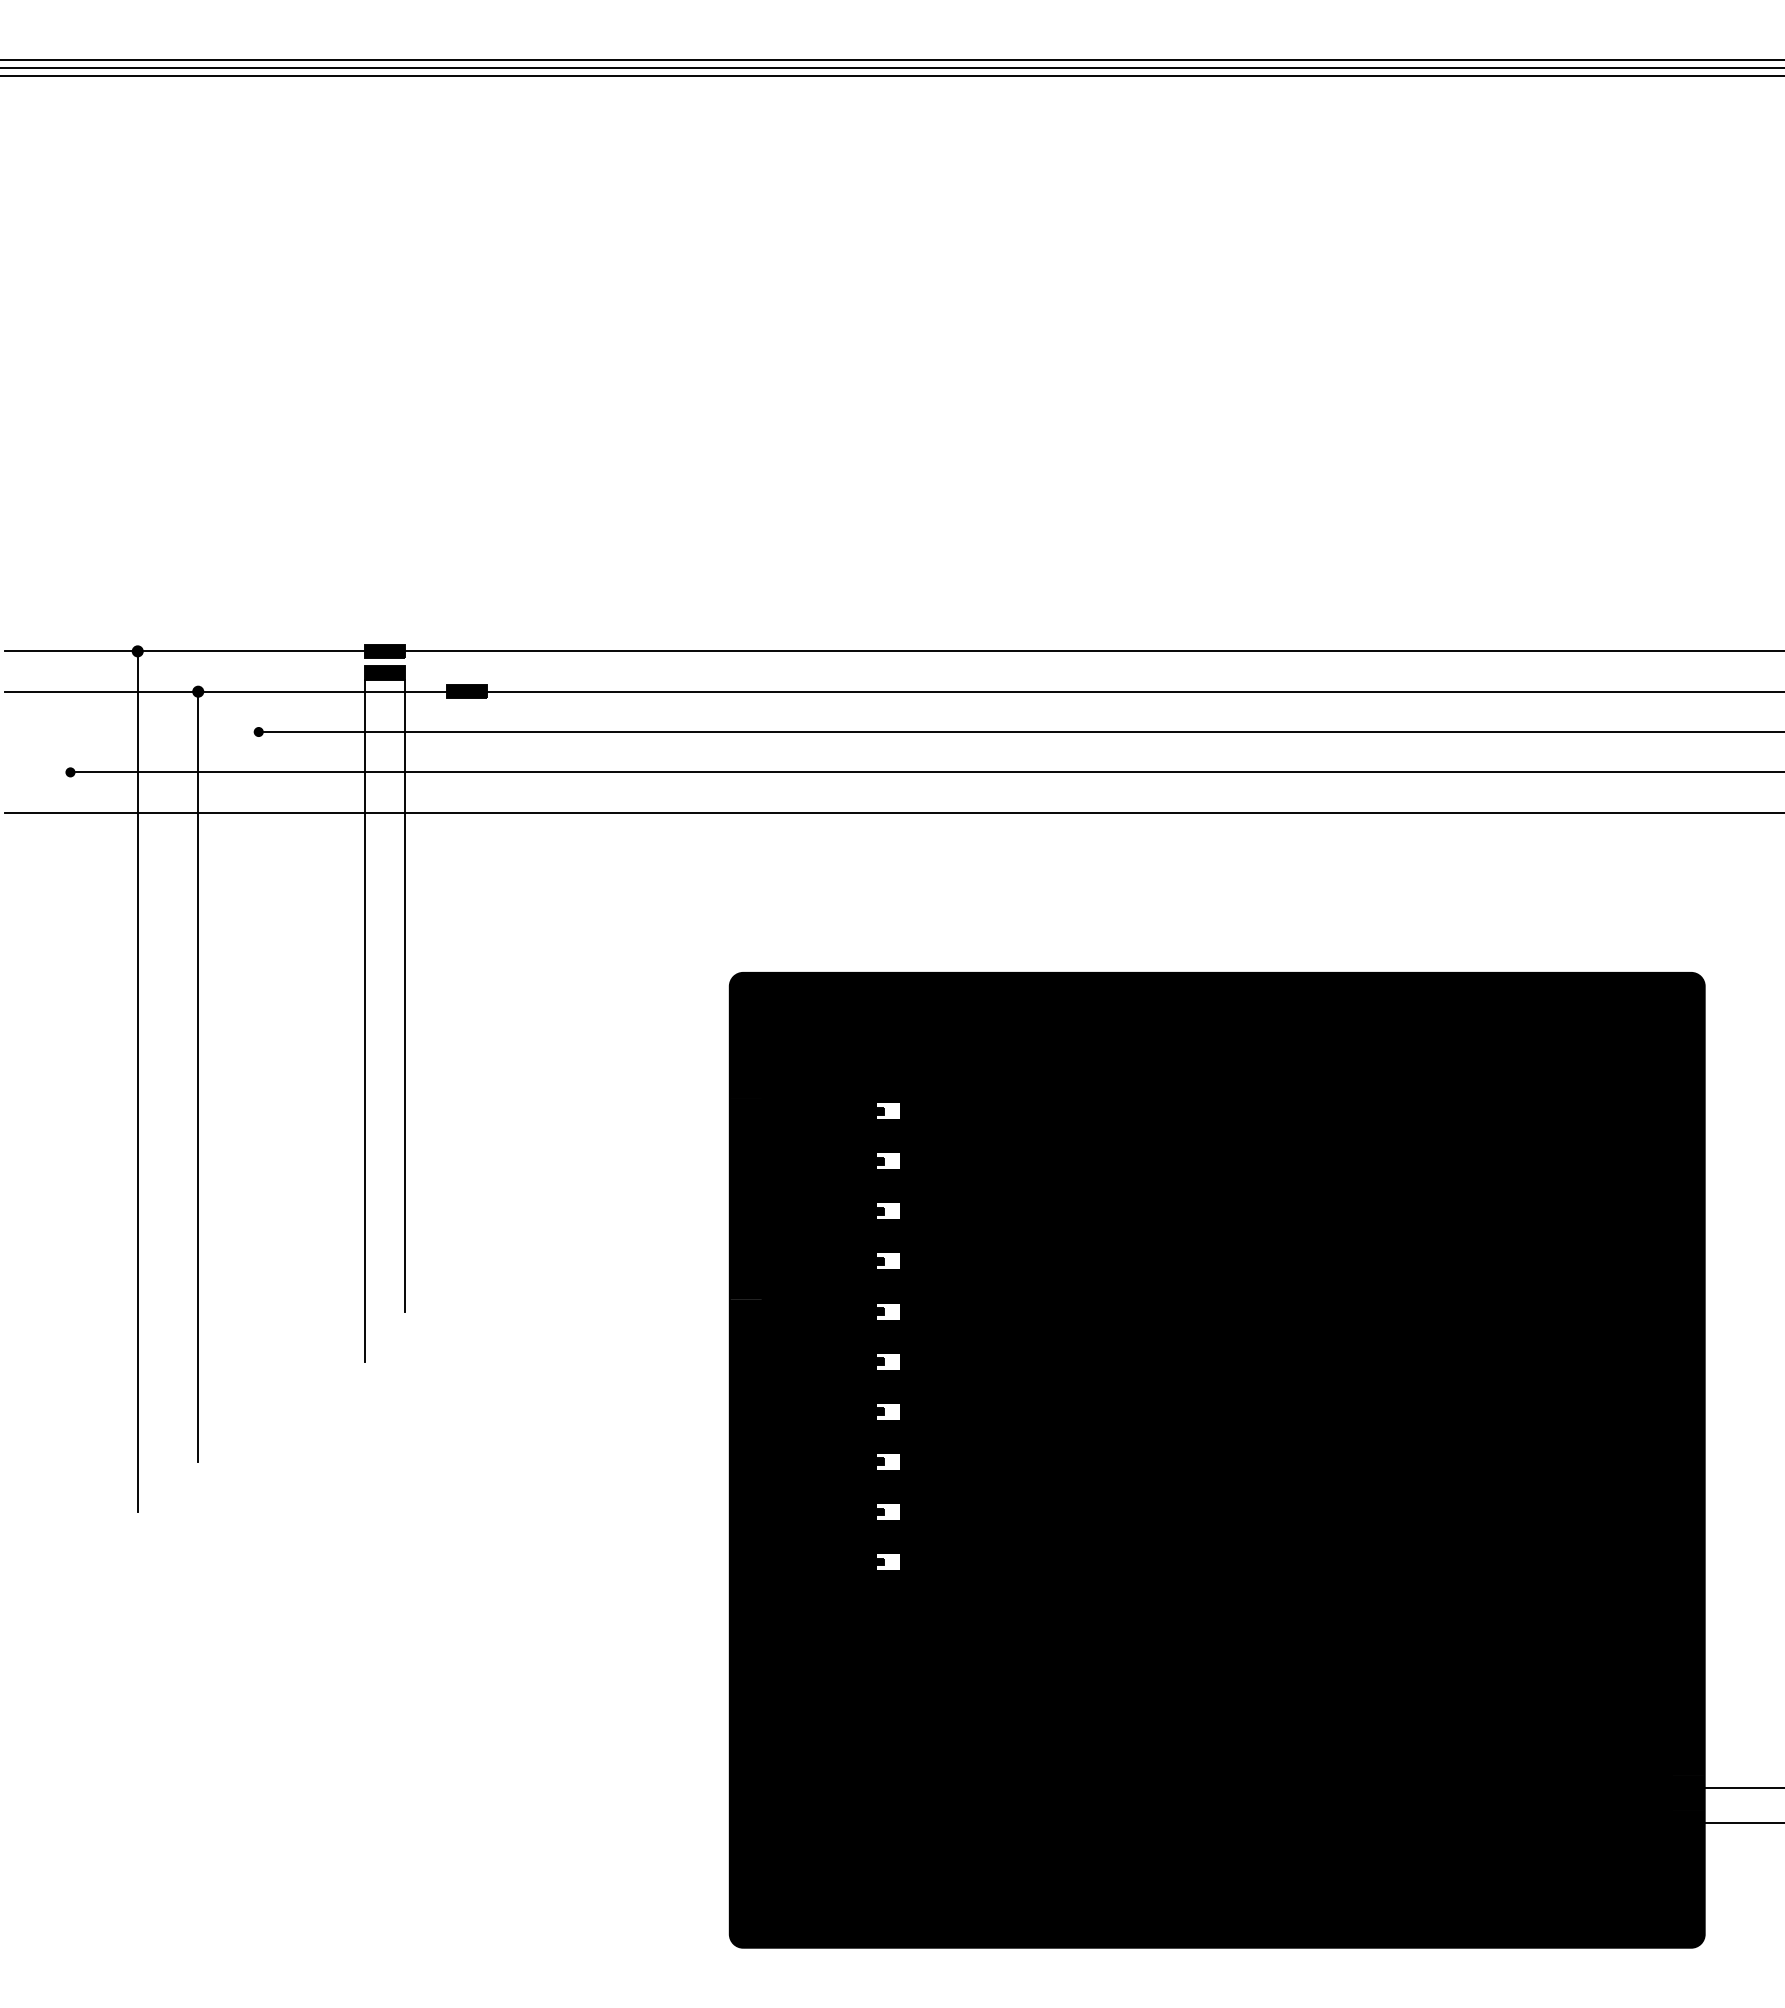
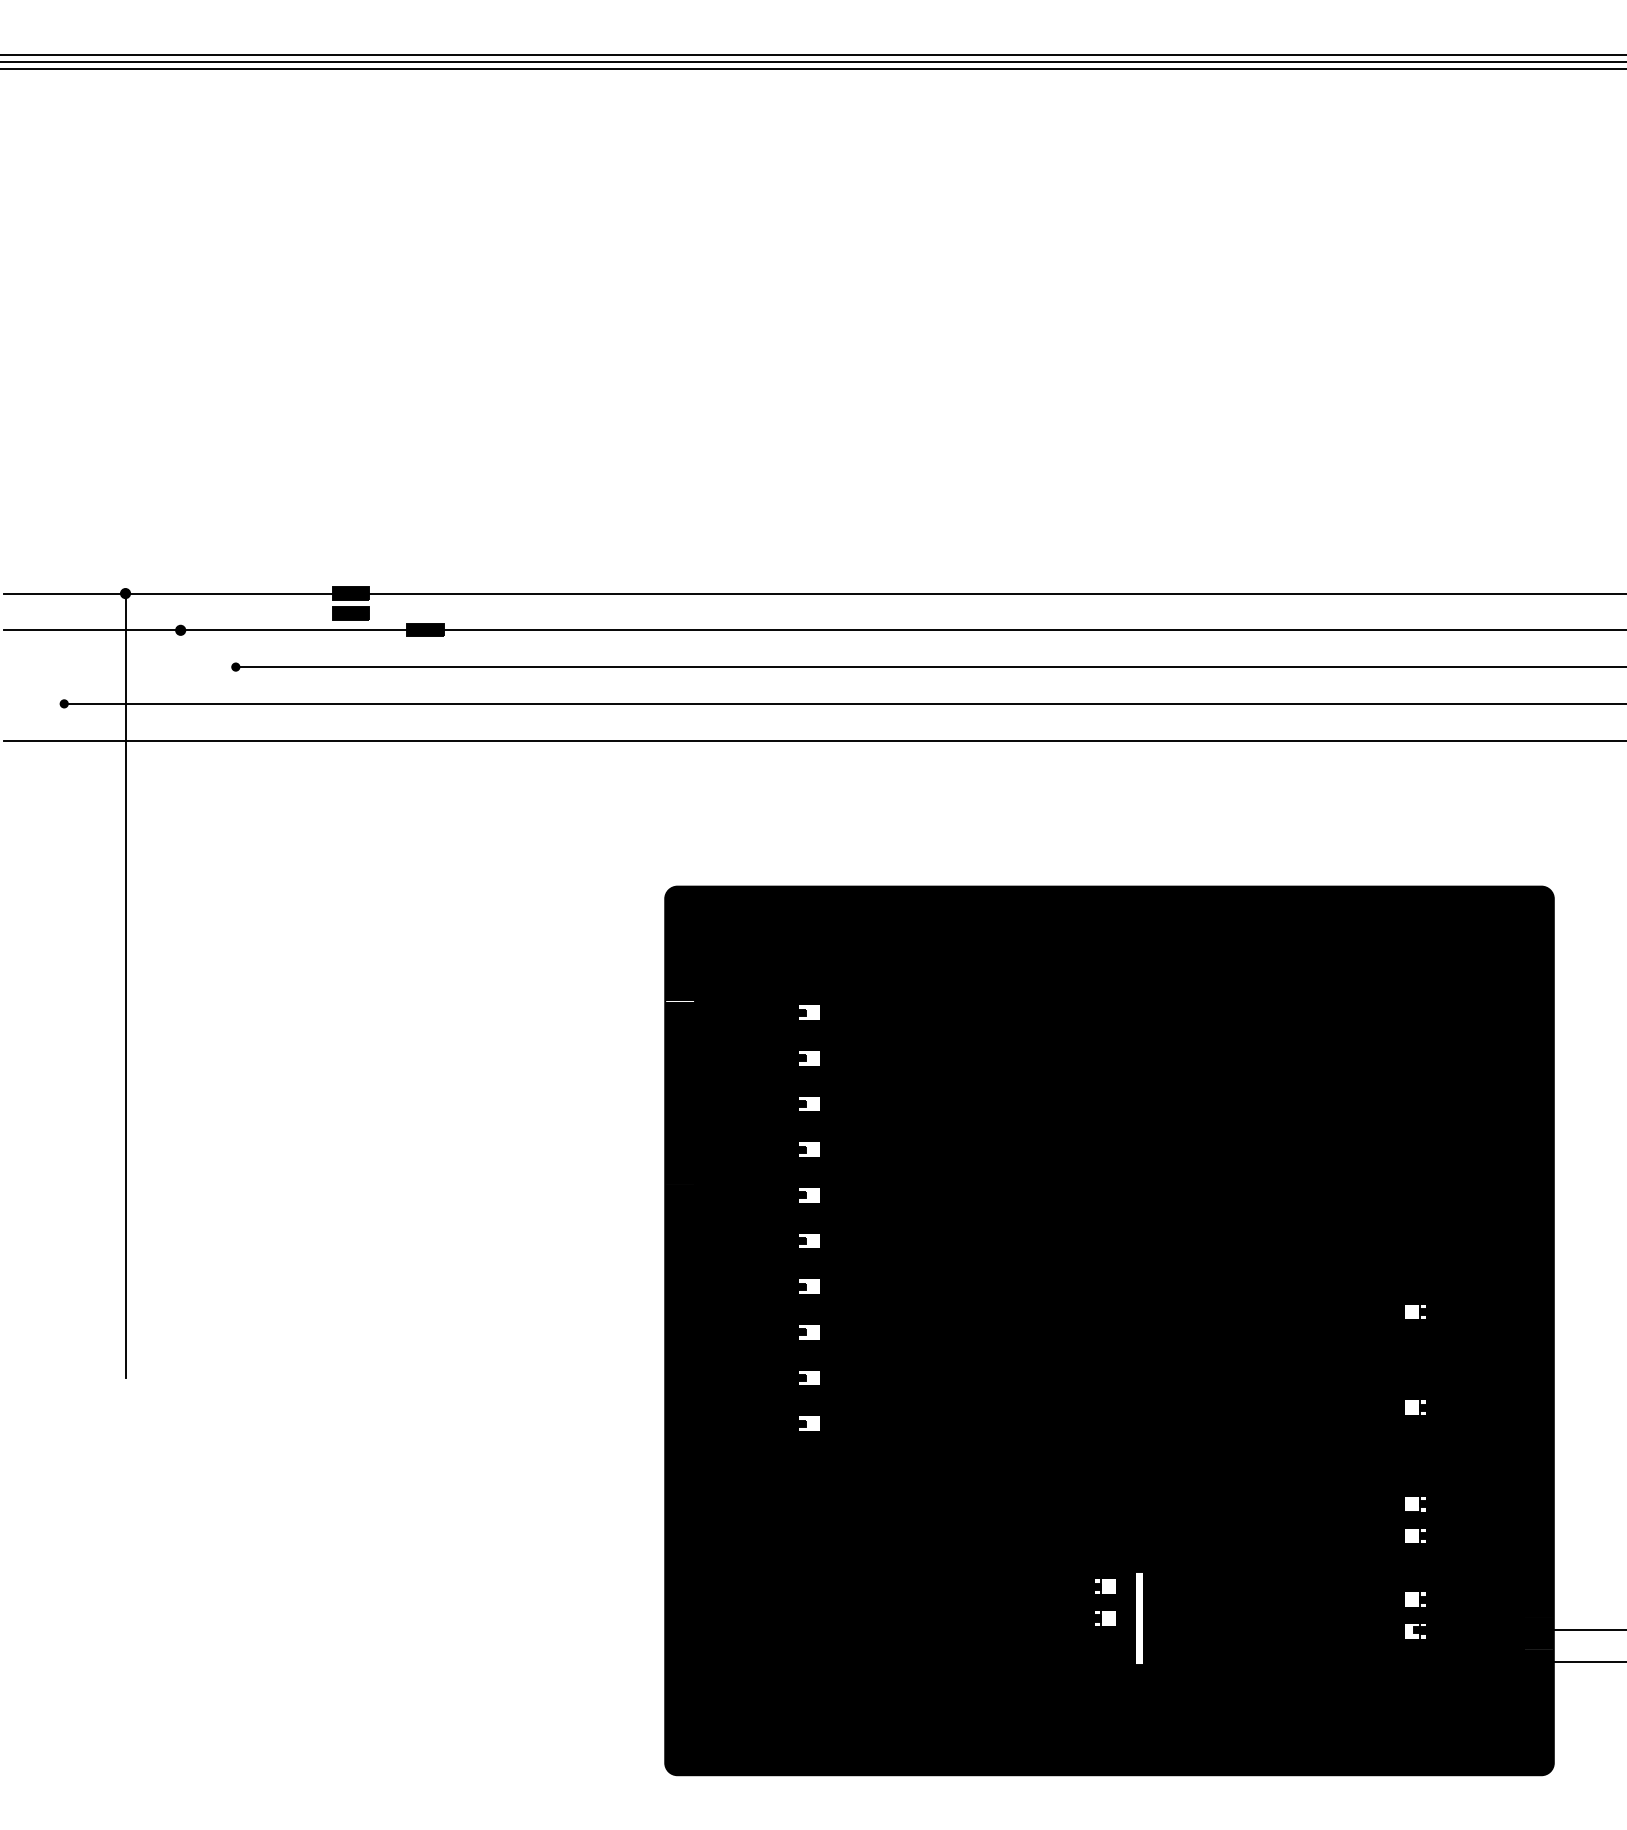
line: (405, 995) -> (369, 907), removed
line: (364, 1020) -> (332, 930), removed
line: (198, 1078) -> (180, 982), removed
fill: (1552, 1439) -> (1415, 1311), removed
fill: (1552, 1544) -> (1415, 1407), removed
fill: (1552, 1650) -> (1415, 1504), removed
fill: (1552, 1685) -> (1415, 1536), removed
fill: (1212, 1740) -> (1105, 1586), removed
fill: (1552, 1755) -> (1415, 1599), removed
fill: (1212, 1775) -> (1105, 1618), removed
fill: (1249, 1775) -> (1138, 1618), removed
fill: (1552, 1789) -> (1415, 1630), removed

